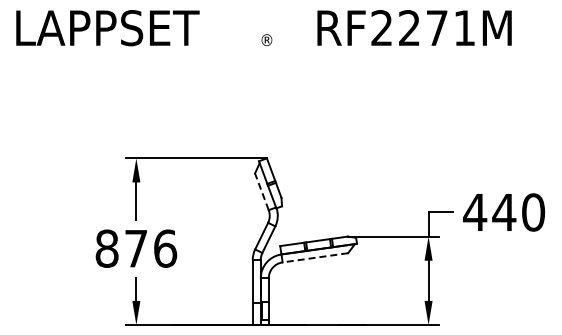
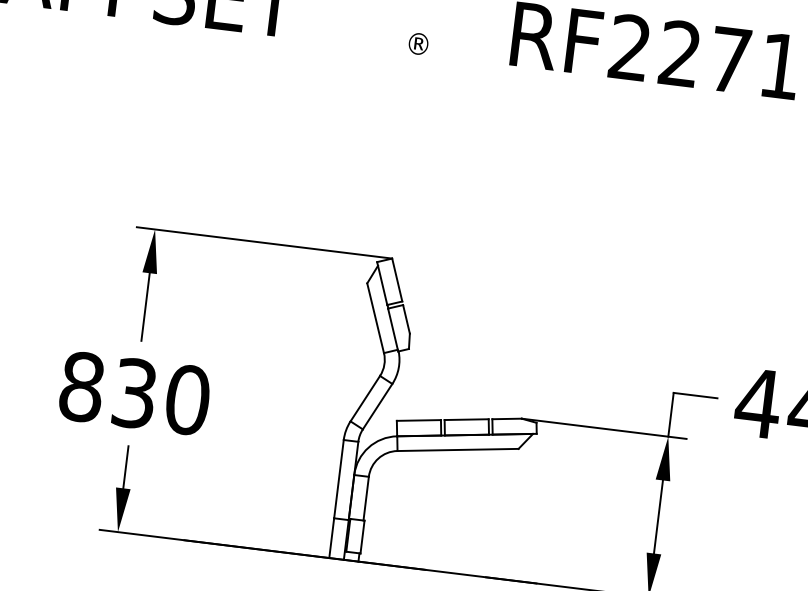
line: (261, 191) -> (374, 317), dashed -> solid
text: (151, 248) -> (162, 396), 876 -> 830
line: (314, 257) -> (456, 449), dashed -> solid

